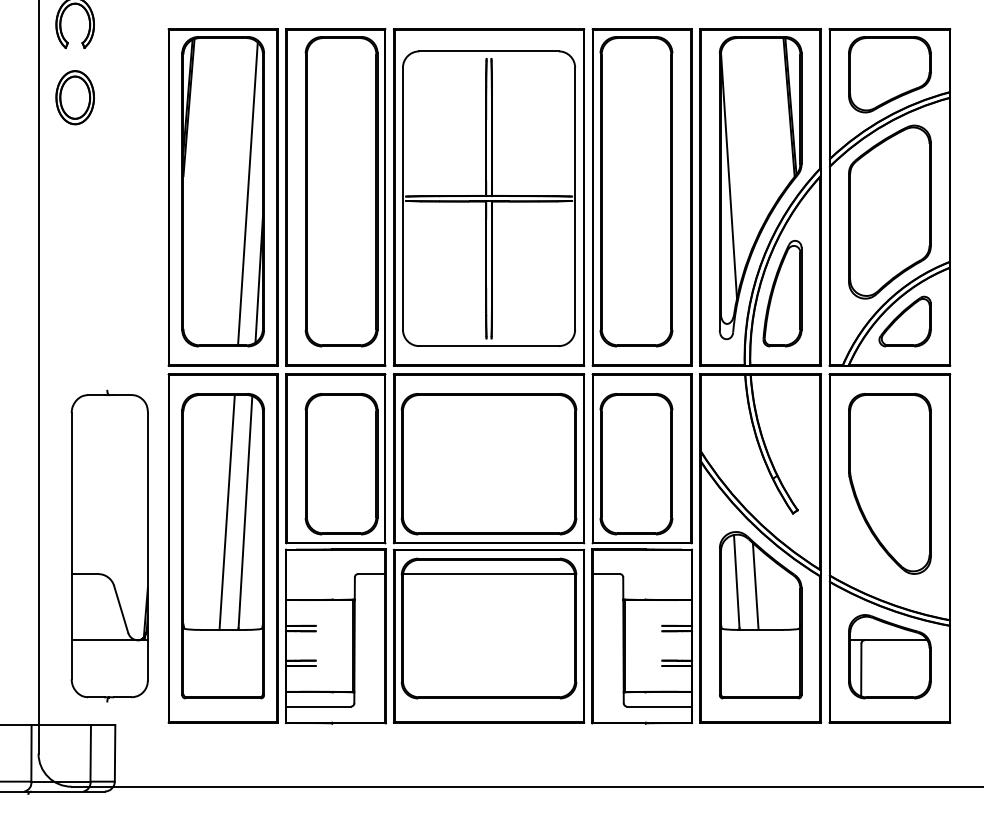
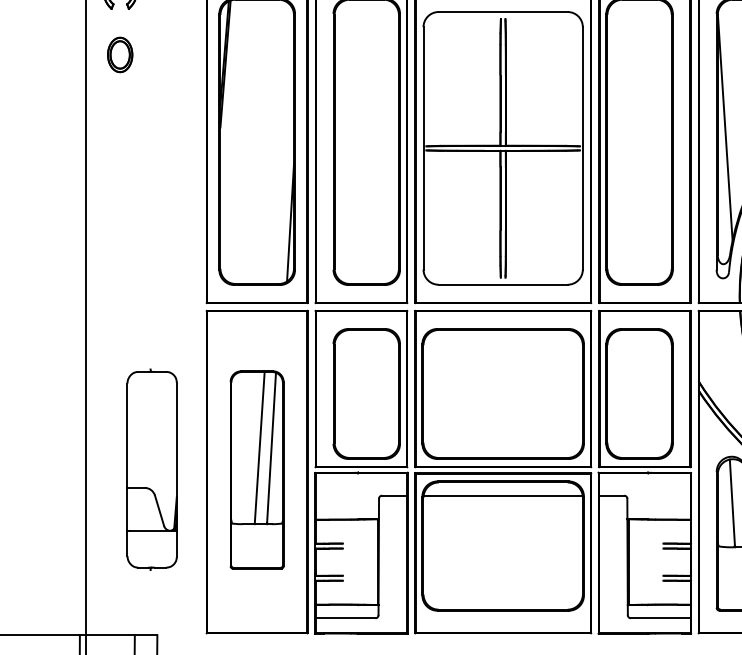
part: (74, 97) -> (119, 54), size x0.7
line: (247, 194) -> (279, 144), removed
part: (109, 545) -> (151, 469), size x0.7
part: (222, 546) -> (256, 470), size x0.7

